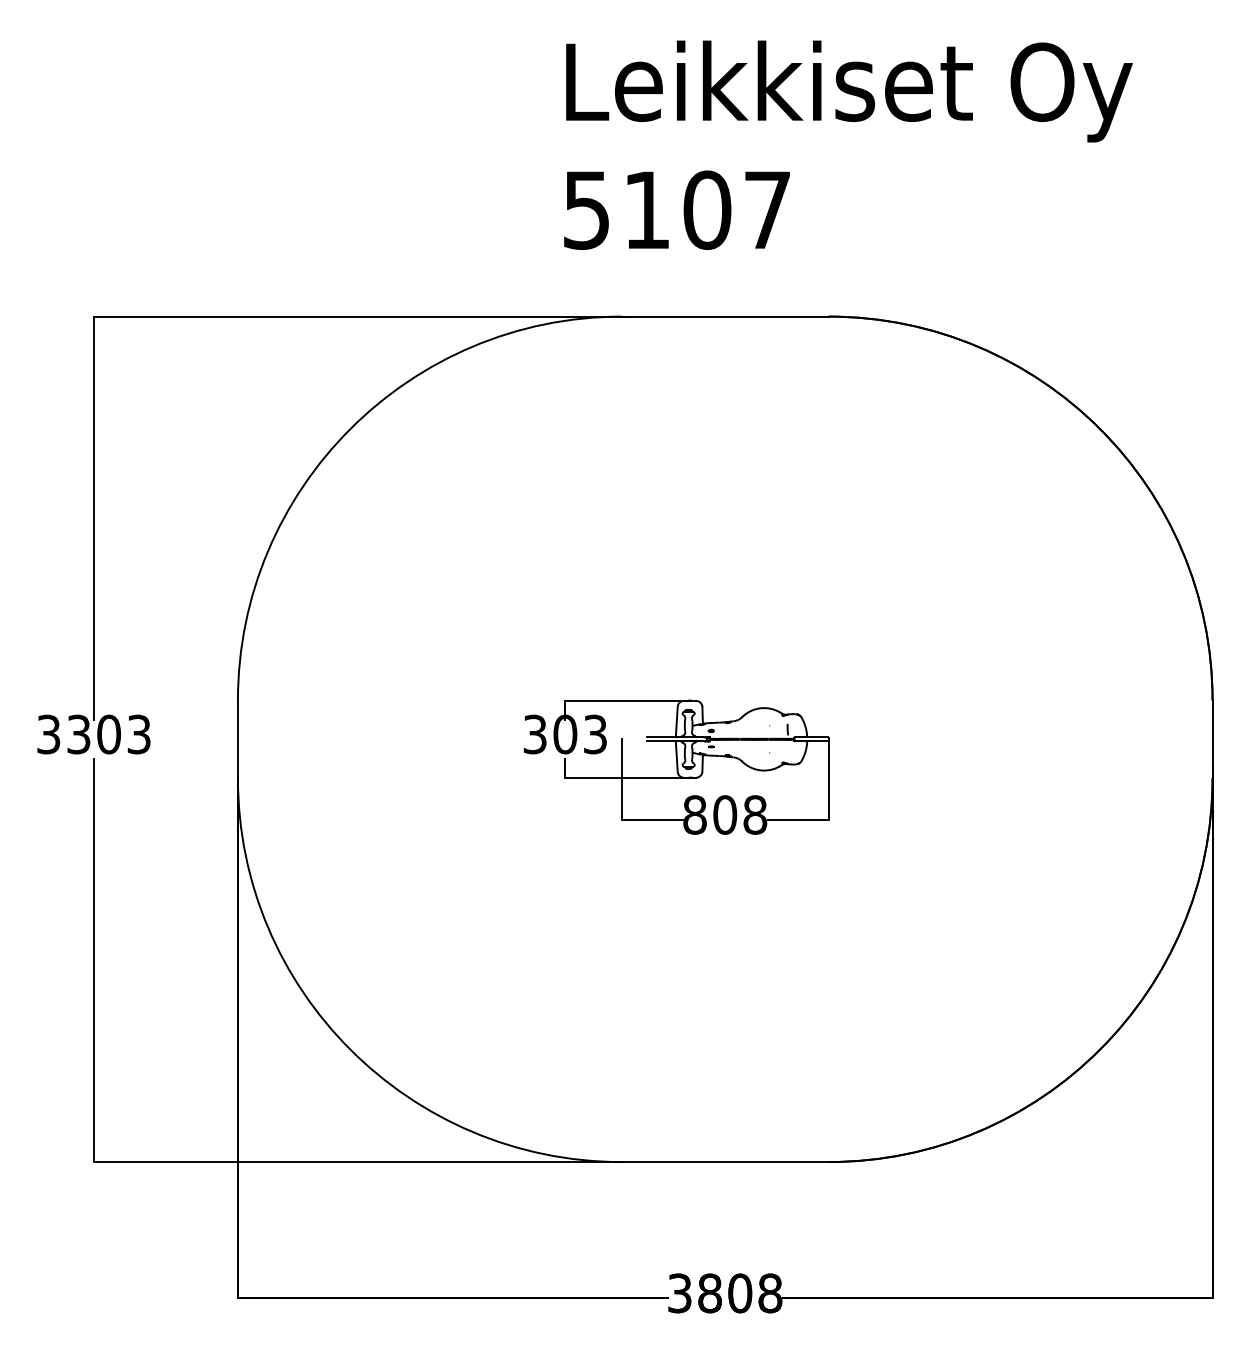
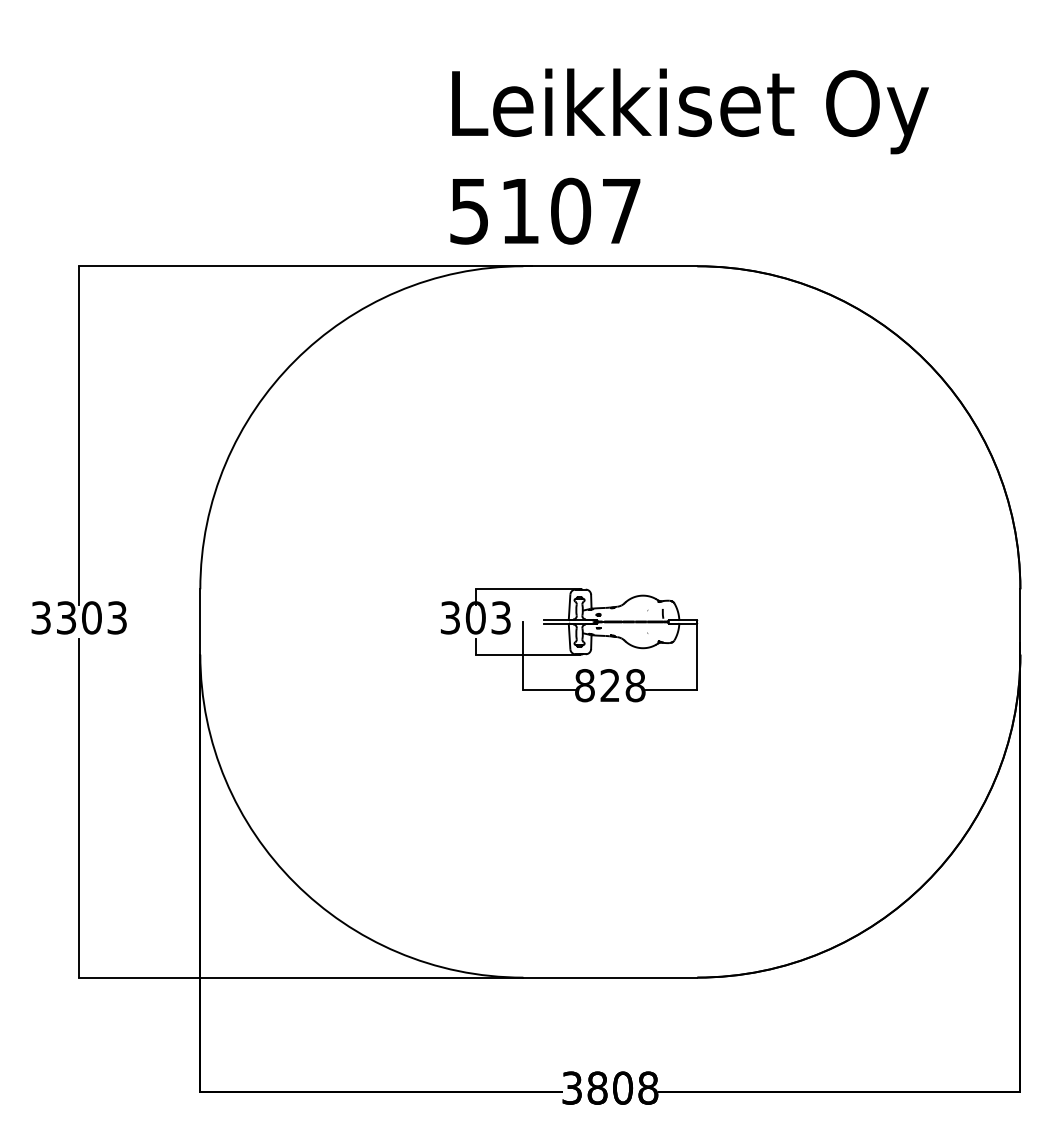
text: (848, 144) -> (689, 155), moved
text: (725, 814) -> (610, 685), 808 -> 828

